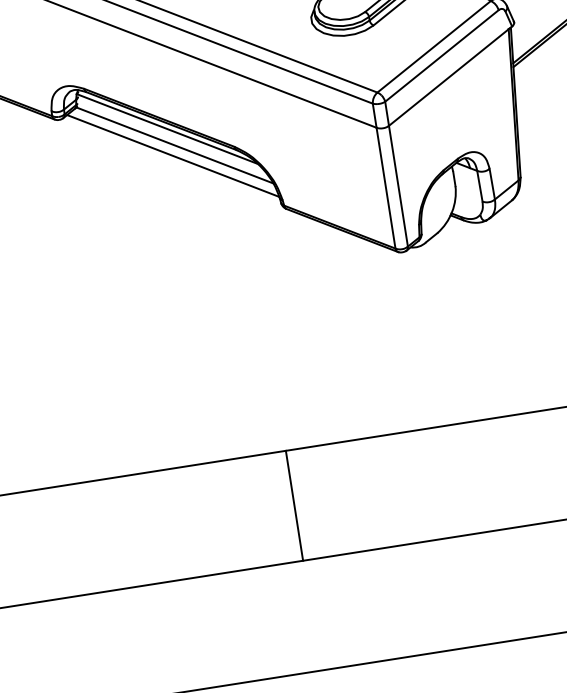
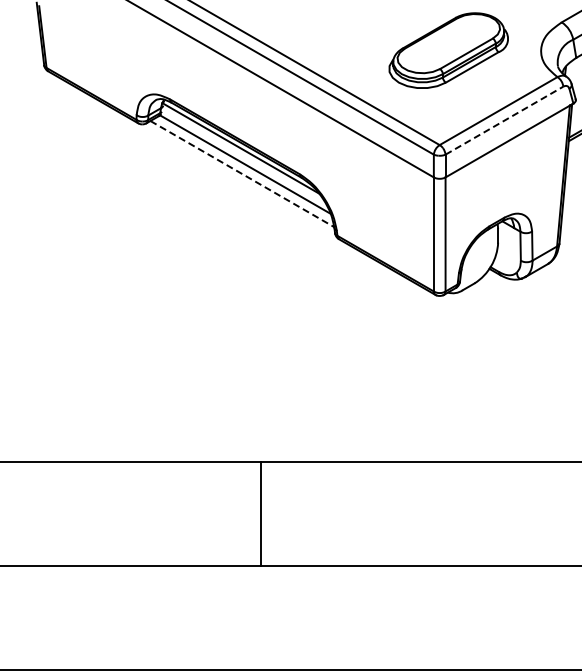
line: (441, 55) -> (504, 120), solid -> dashed
line: (173, 156) -> (242, 174), solid -> dashed
line: (294, 505) -> (260, 513), moved

